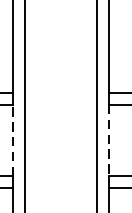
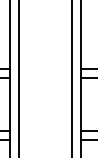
line: (12, 139) -> (9, 103), dashed -> solid
line: (108, 140) -> (80, 104), dashed -> solid

